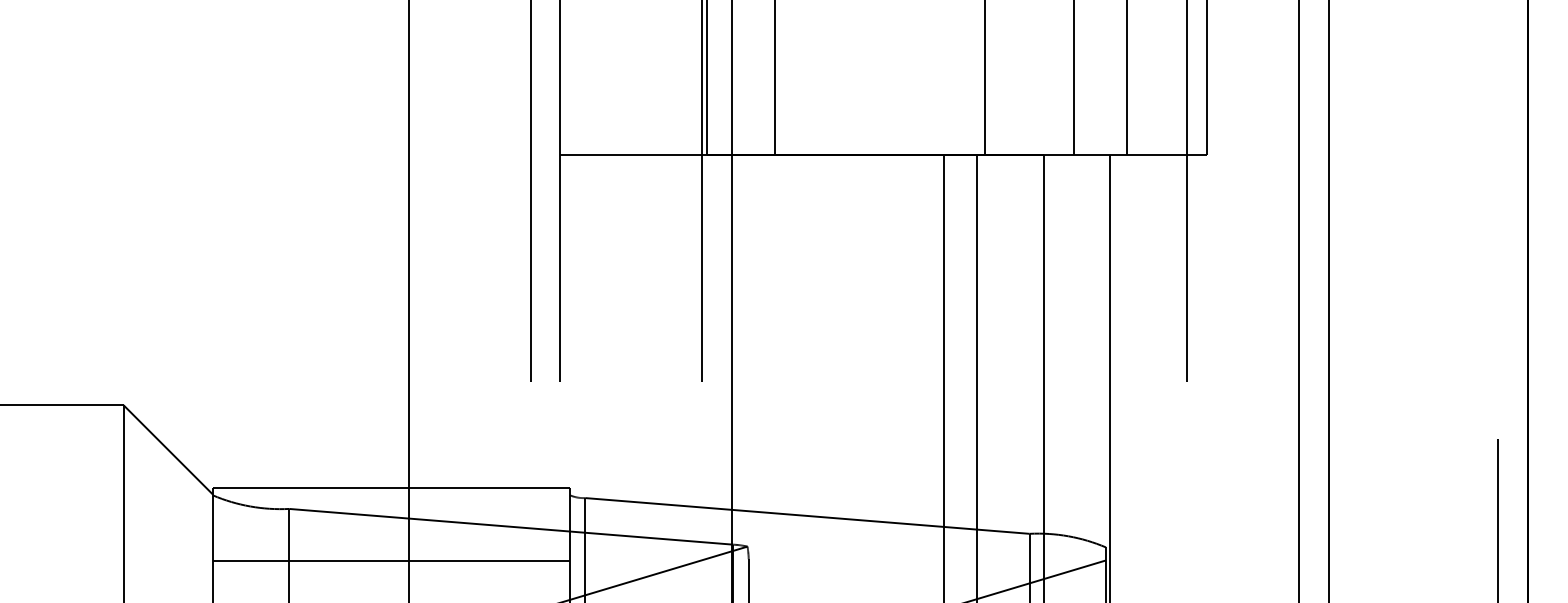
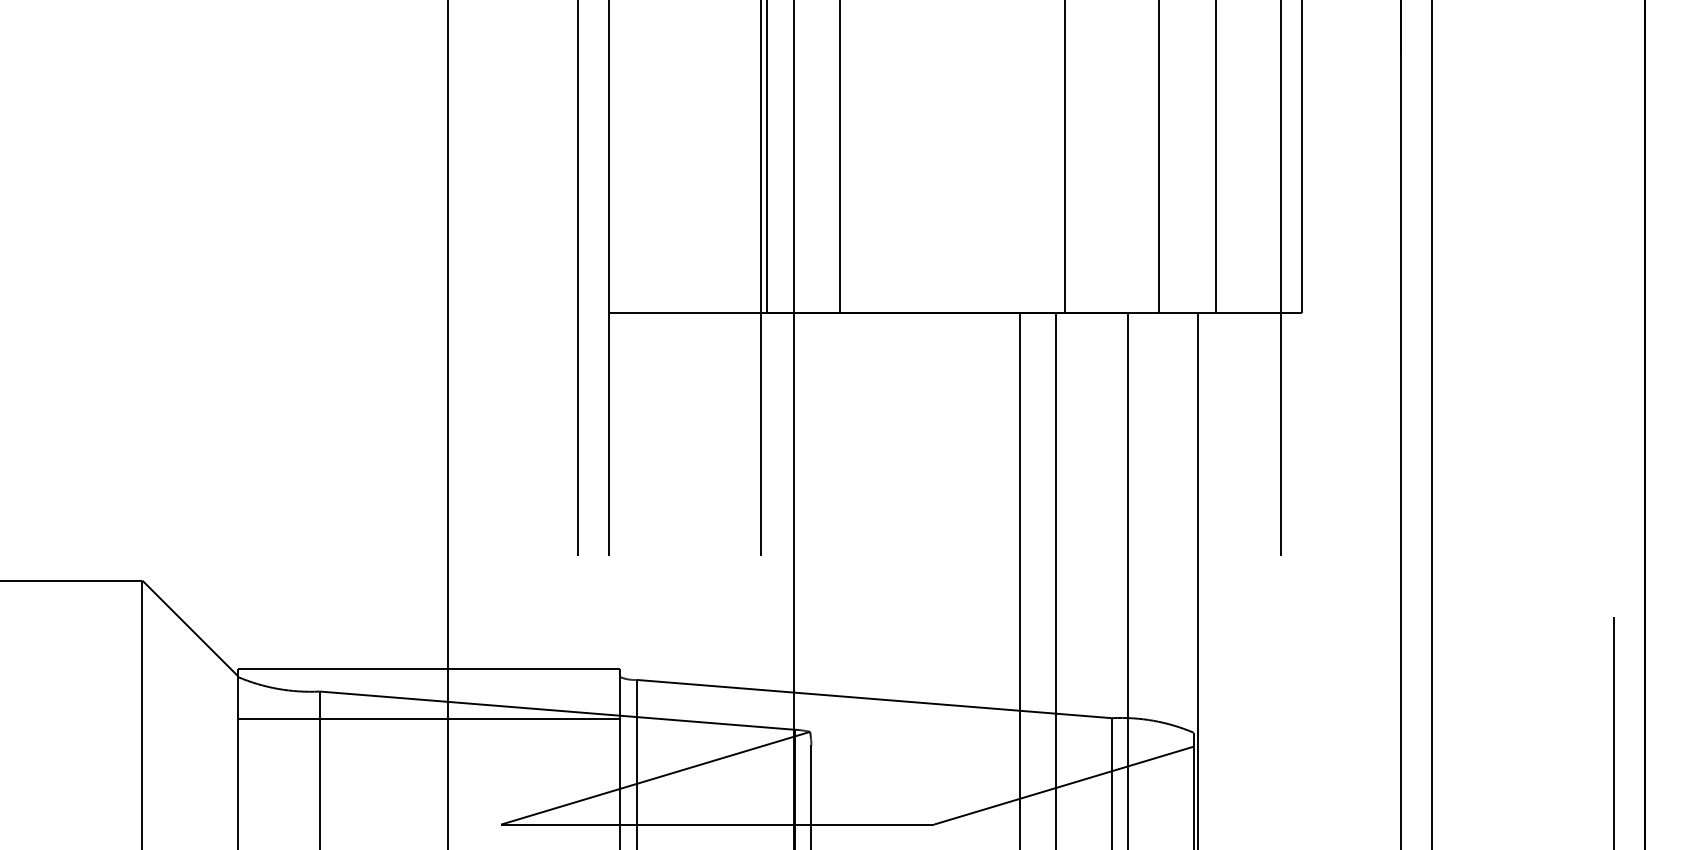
line: (390, 561) -> (428, 719), moved

